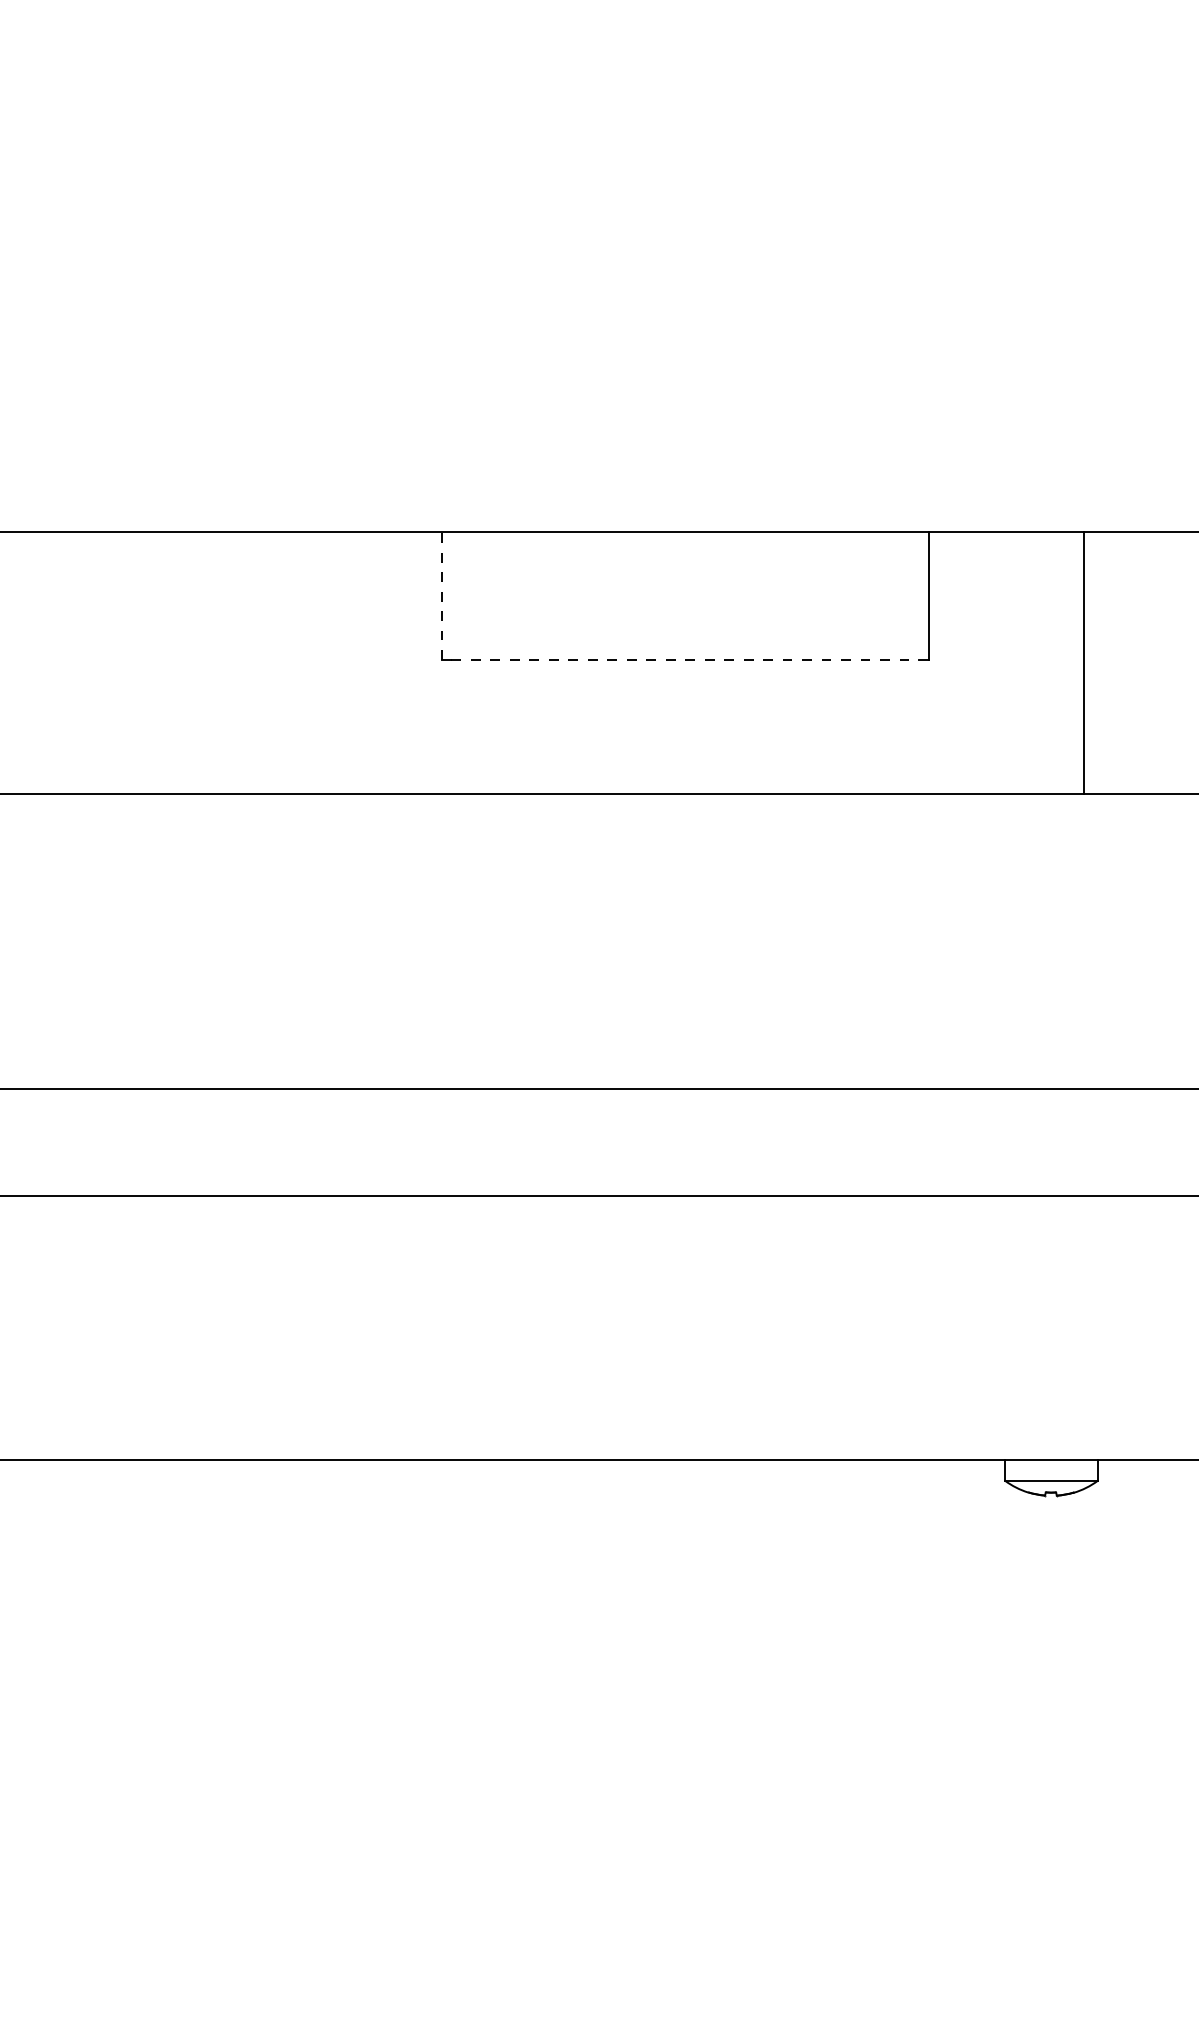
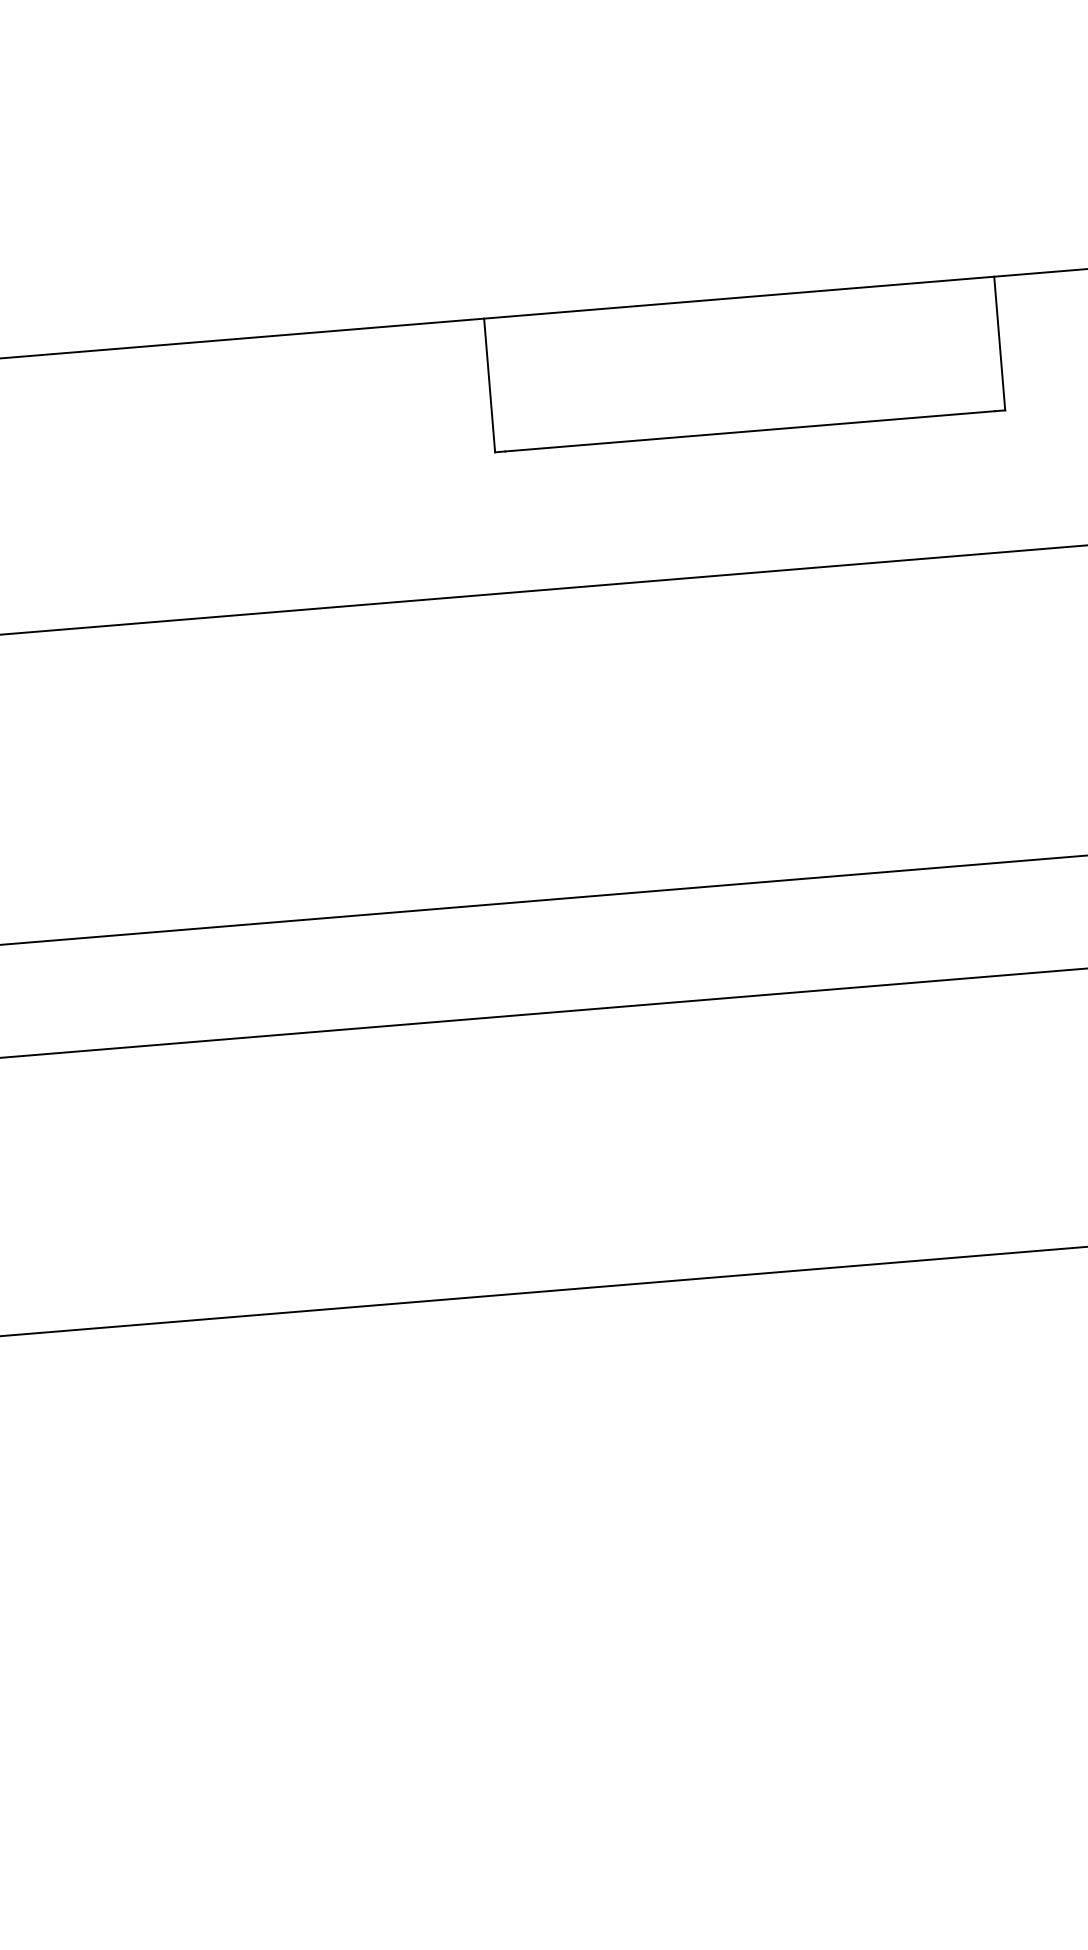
line: (441, 596) -> (489, 385), dashed -> solid
line: (685, 659) -> (750, 430), dashed -> solid

